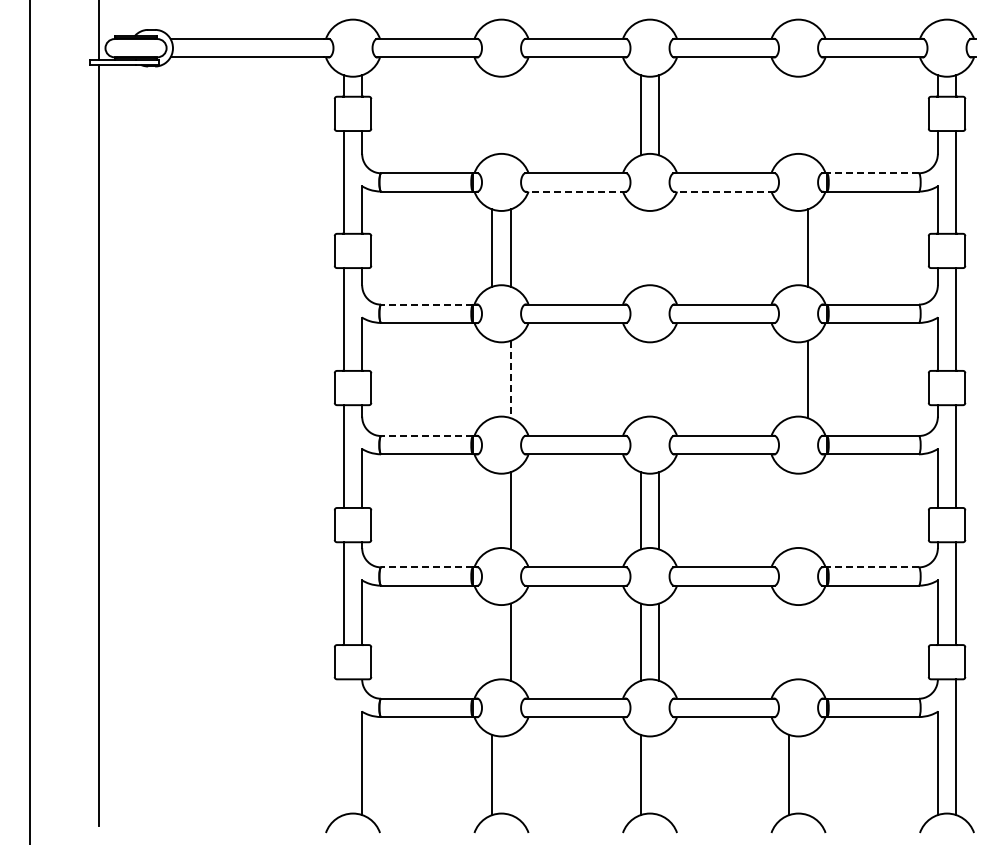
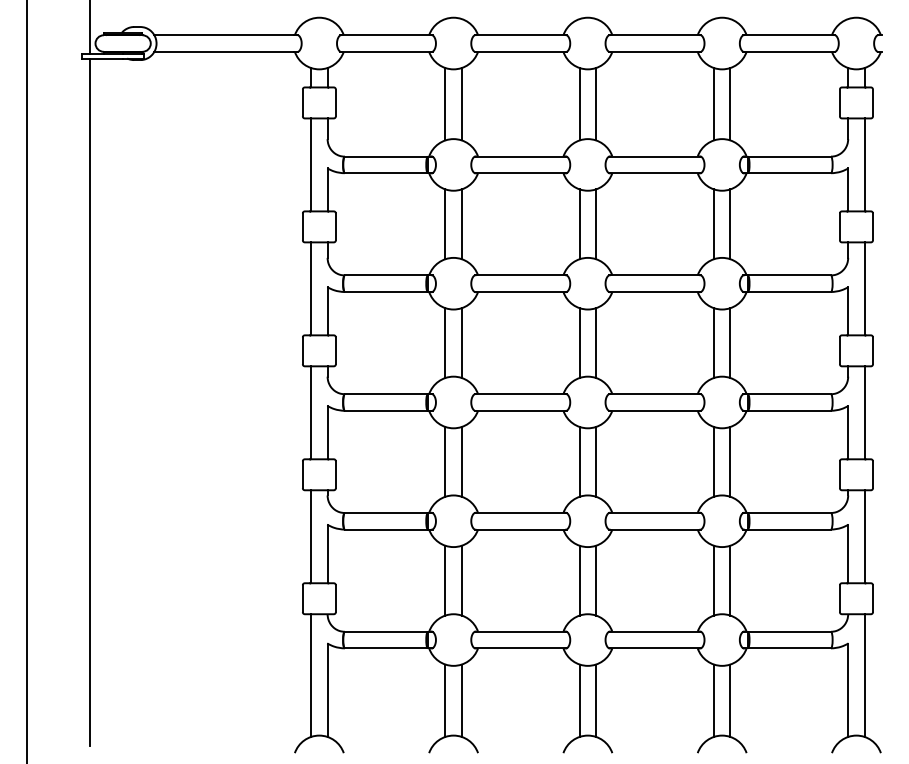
line: (492, 115) -> (445, 104), added
line: (510, 115) -> (461, 104), added
line: (789, 115) -> (714, 104), added
line: (807, 115) -> (730, 104), added
line: (873, 173) -> (789, 156), dashed -> solid
line: (575, 191) -> (520, 173), dashed -> solid
line: (724, 191) -> (655, 173), dashed -> solid
line: (640, 247) -> (579, 223), added
line: (659, 247) -> (596, 223), added
line: (789, 247) -> (714, 223), added
line: (427, 304) -> (386, 275), dashed -> solid
line: (492, 379) -> (445, 343), added
line: (510, 379) -> (461, 343), dashed -> solid
line: (640, 379) -> (579, 343), added
line: (659, 379) -> (596, 343), added
line: (789, 379) -> (714, 343), added
line: (427, 436) -> (386, 394), dashed -> solid
line: (492, 510) -> (445, 461), added
line: (789, 510) -> (714, 461), added
line: (807, 510) -> (730, 461), added
line: (427, 567) -> (386, 513), dashed -> solid
line: (873, 567) -> (789, 513), dashed -> solid
line: (492, 641) -> (445, 580), added
line: (789, 641) -> (714, 580), added
line: (807, 641) -> (730, 580), added
line: (343, 747) -> (310, 675), added
line: (510, 774) -> (461, 700), added
line: (659, 774) -> (596, 700), added
line: (807, 774) -> (730, 700), added

